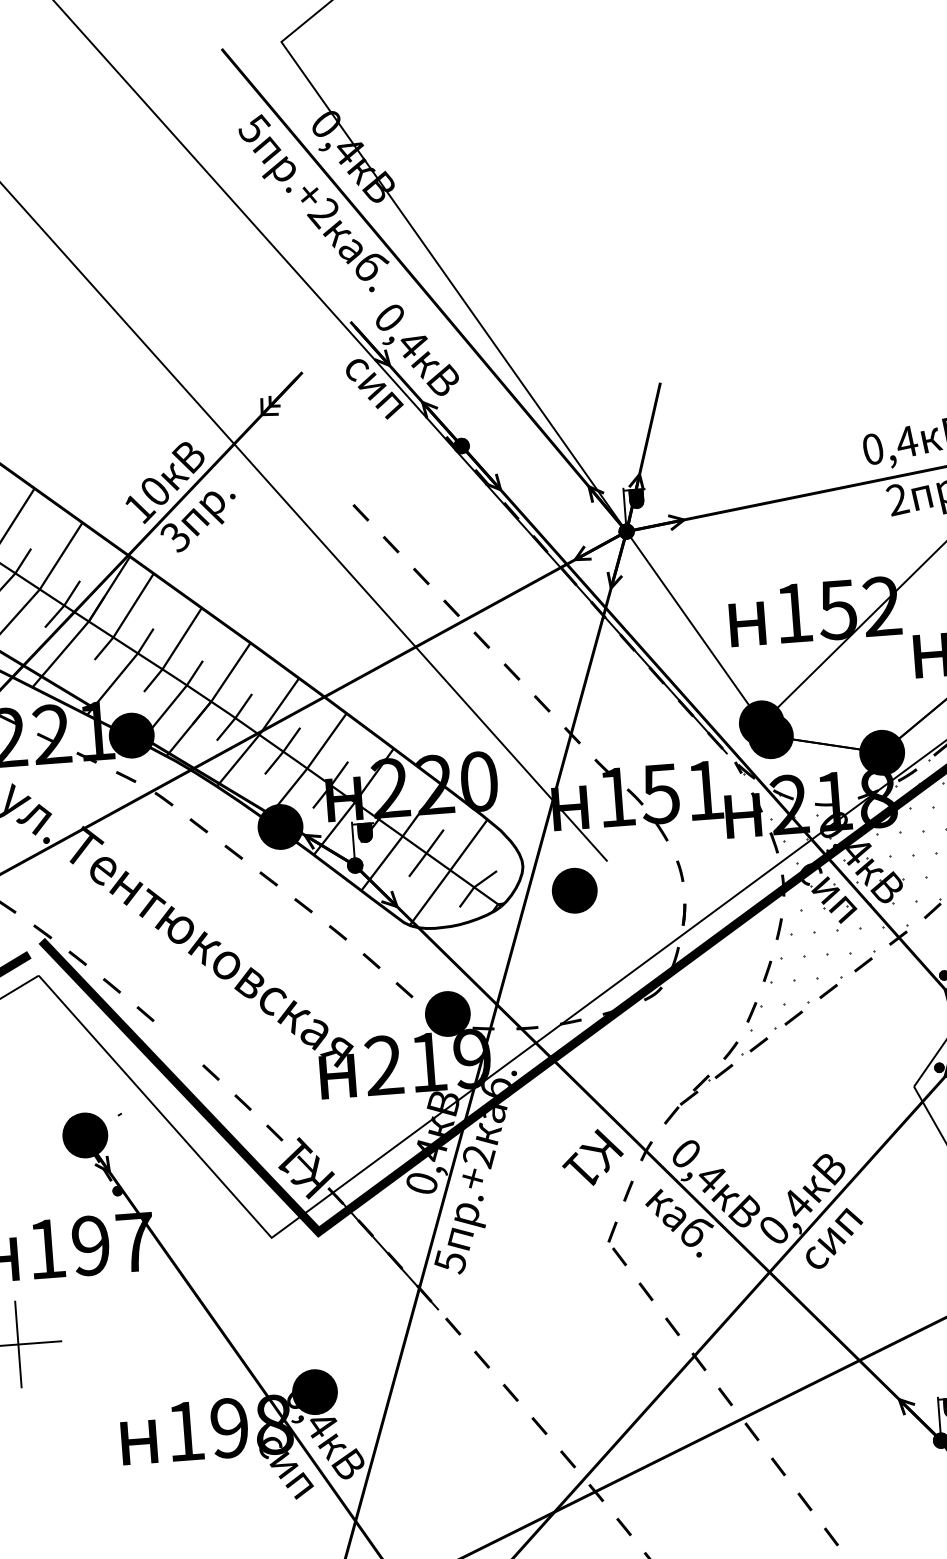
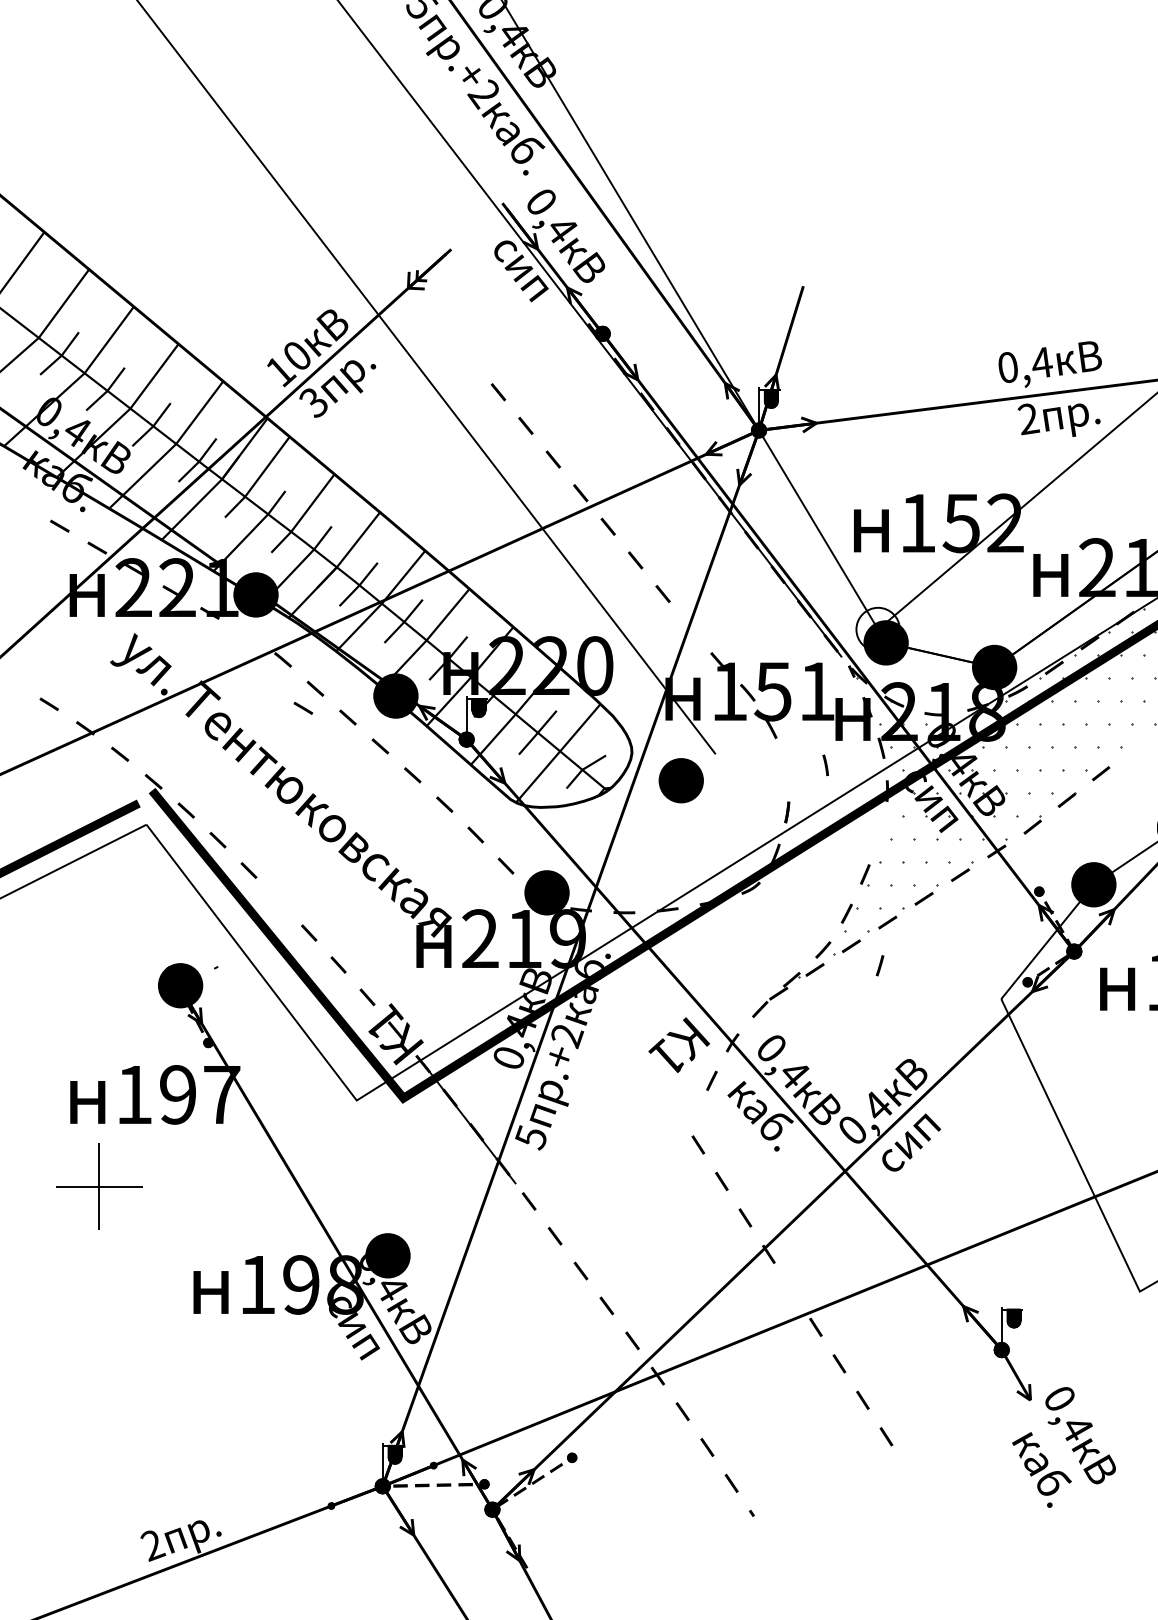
fill: (761, 723) -> (877, 629), removed
fill: (572, 735) -> (690, 627), removed
line: (126, 777) -> (303, 708), moved
line: (680, 871) -> (825, 765), moved
line: (778, 928) -> (879, 965), moved
fill: (612, 1231) -> (693, 1119), removed
line: (725, 1396) -> (792, 1290), removed

